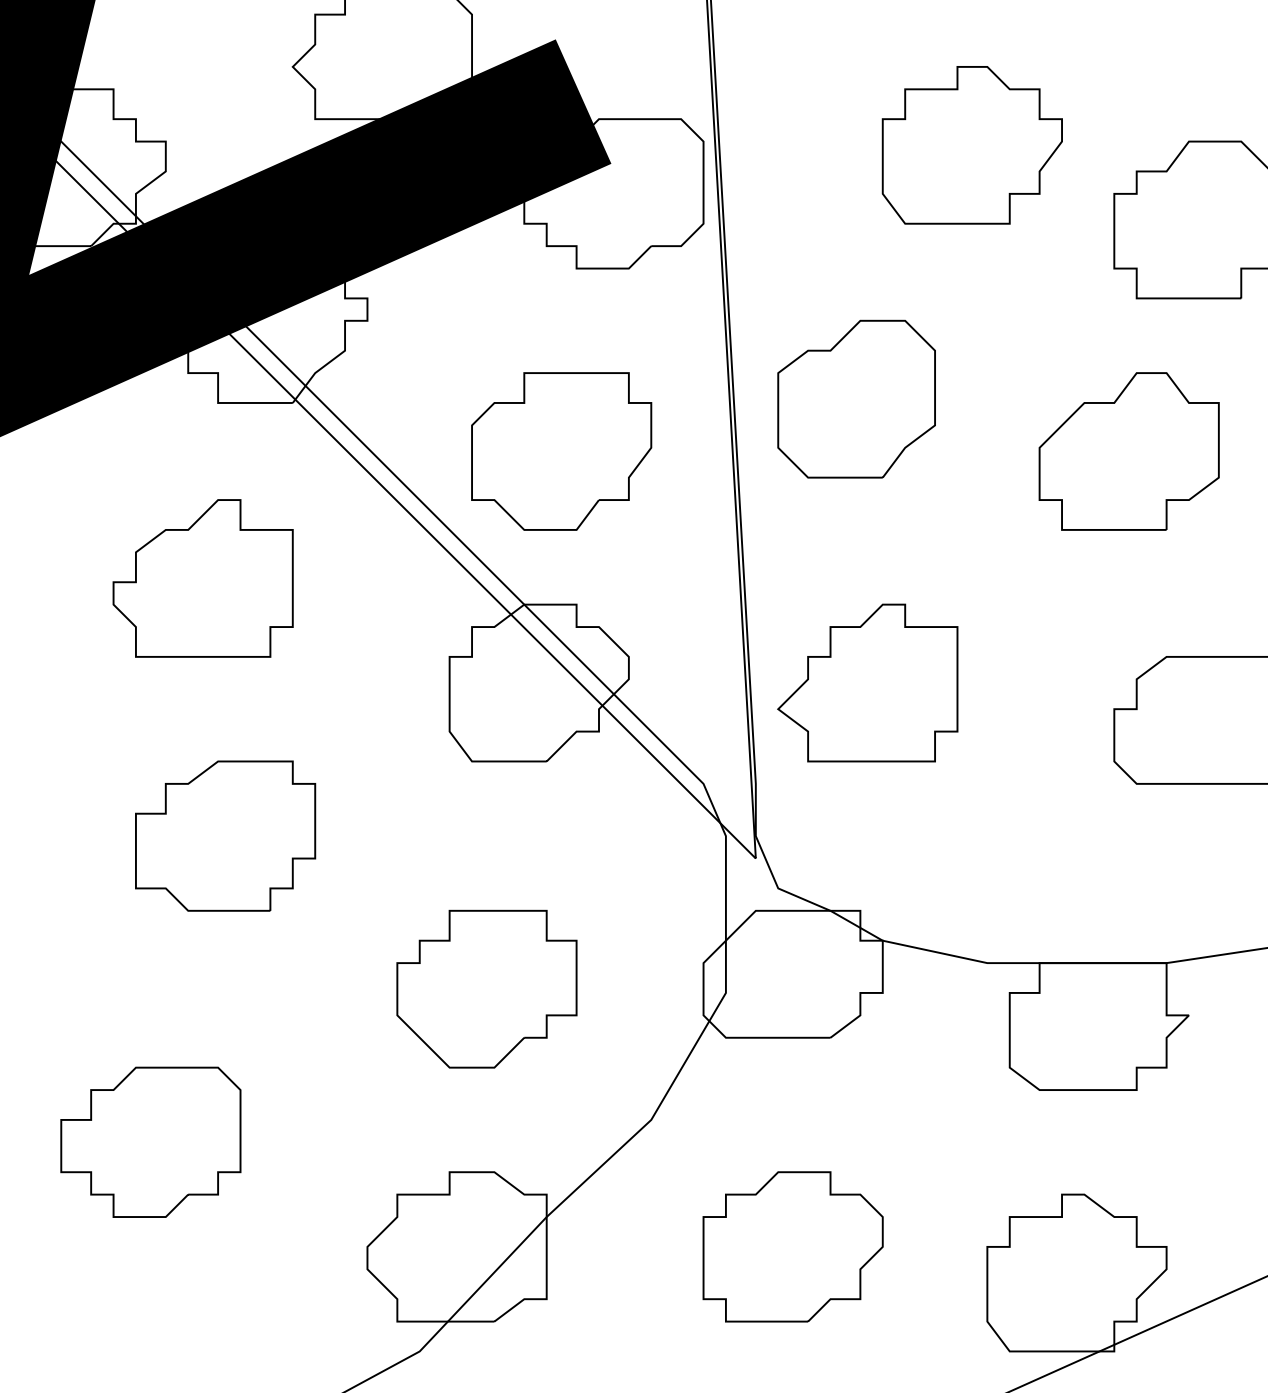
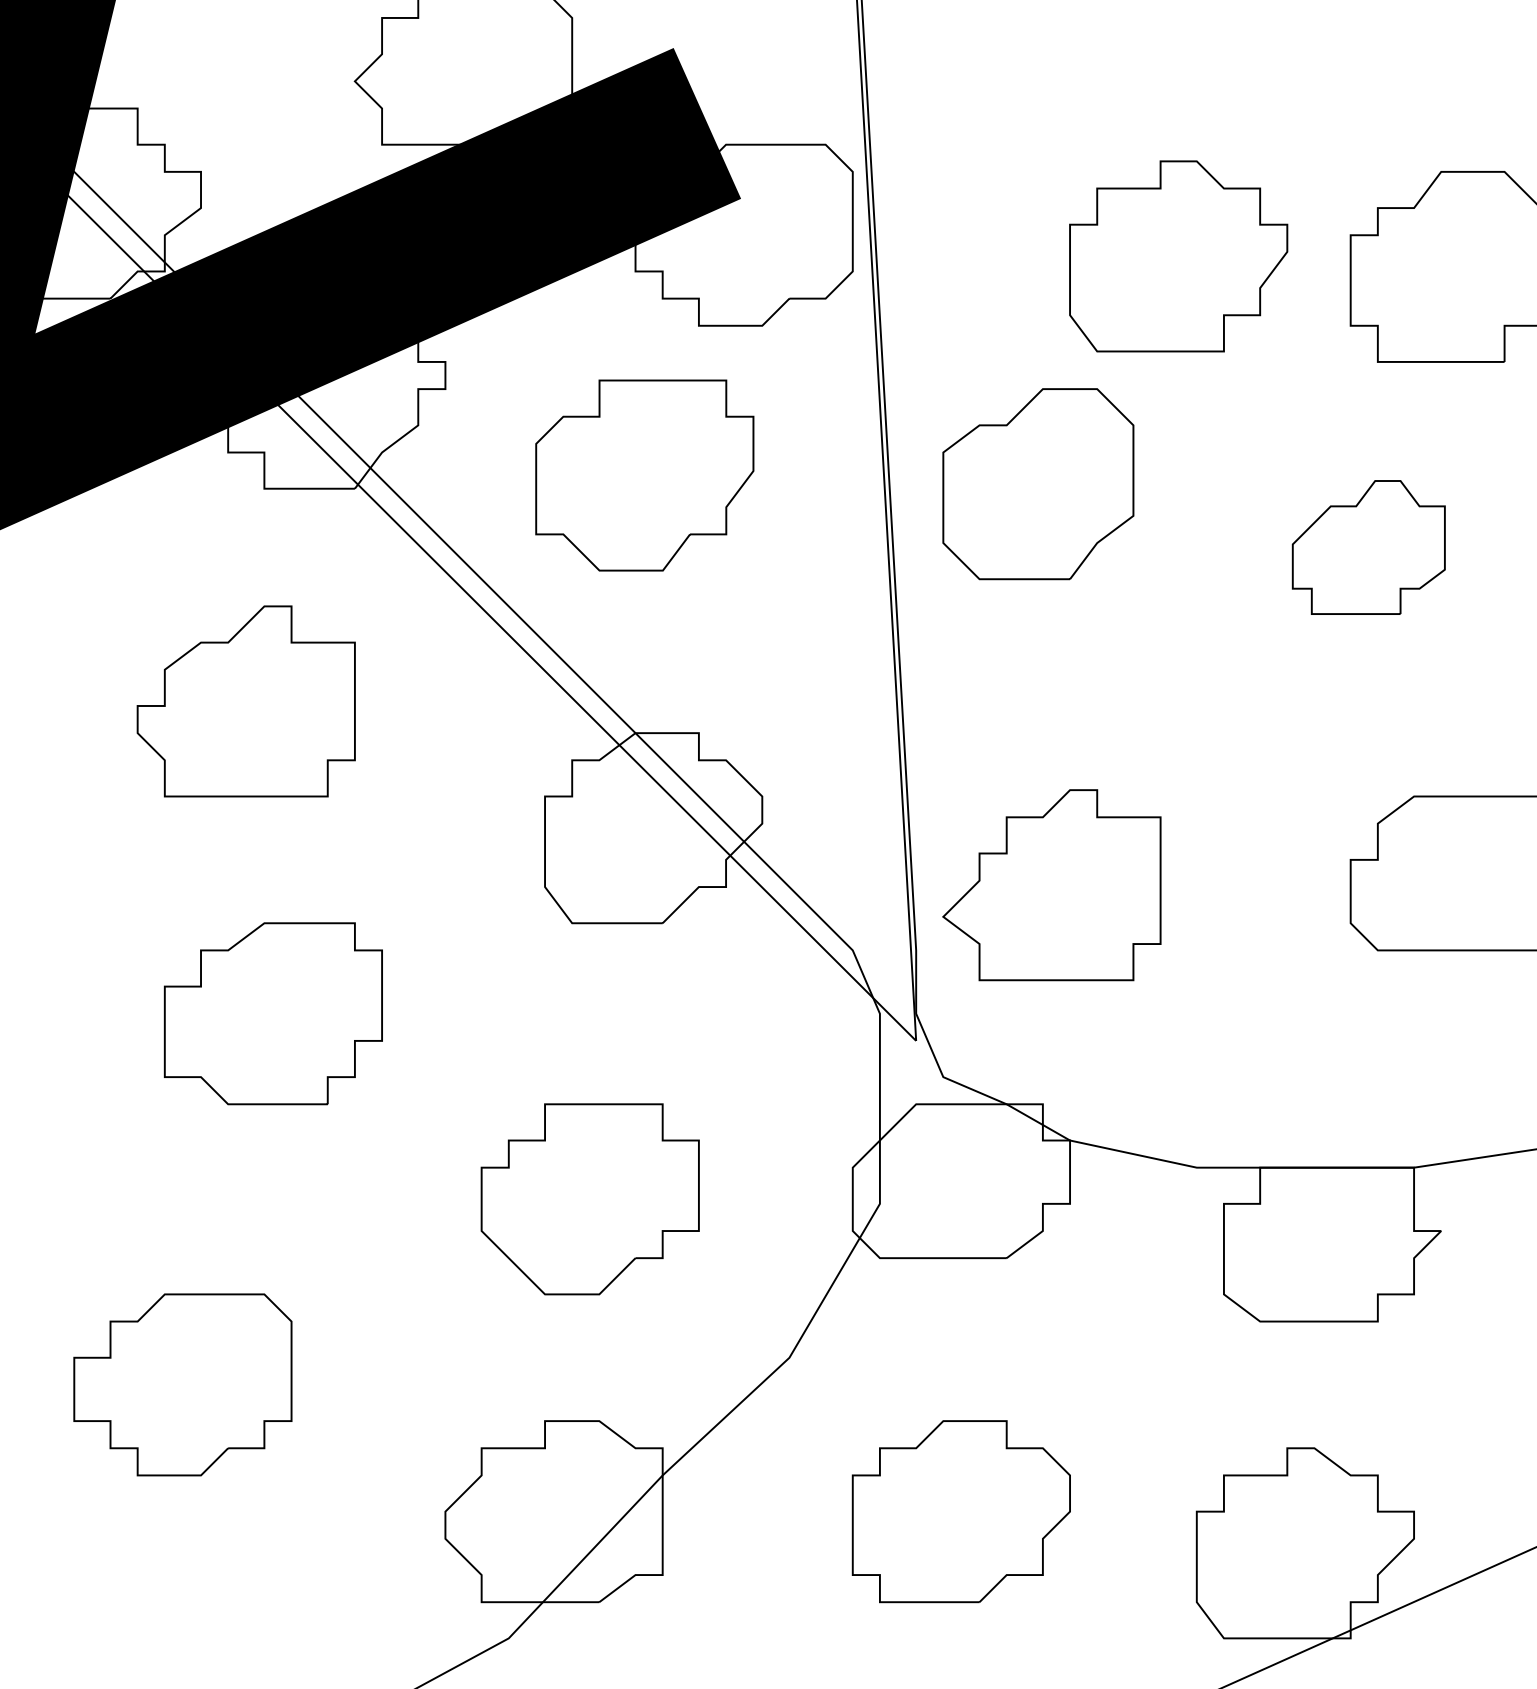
part: (972, 145) -> (1178, 256), moved
part: (561, 451) -> (644, 475), moved
part: (1129, 451) -> (1368, 547), size x0.7
part: (867, 683) -> (1051, 885), moved

